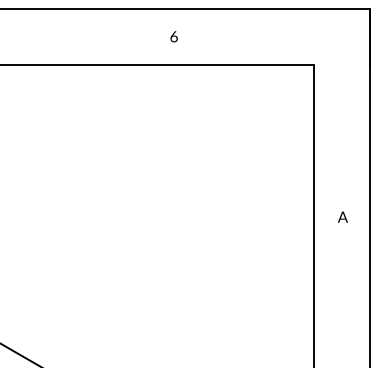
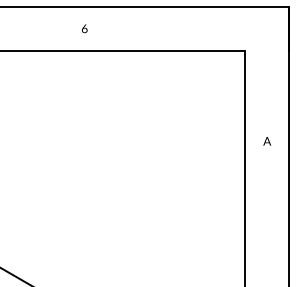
text: (173, 36) -> (84, 28), moved
text: (343, 217) -> (267, 141), moved

